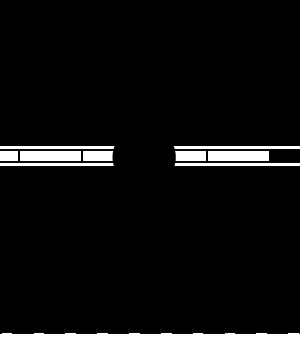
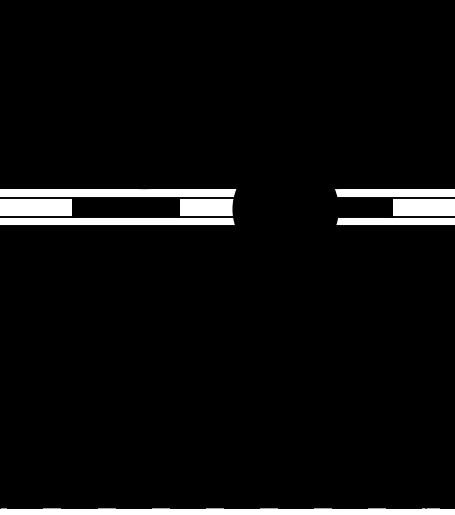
fill: (49, 155) -> (124, 206), added
fill: (175, 155) -> (338, 206), added

